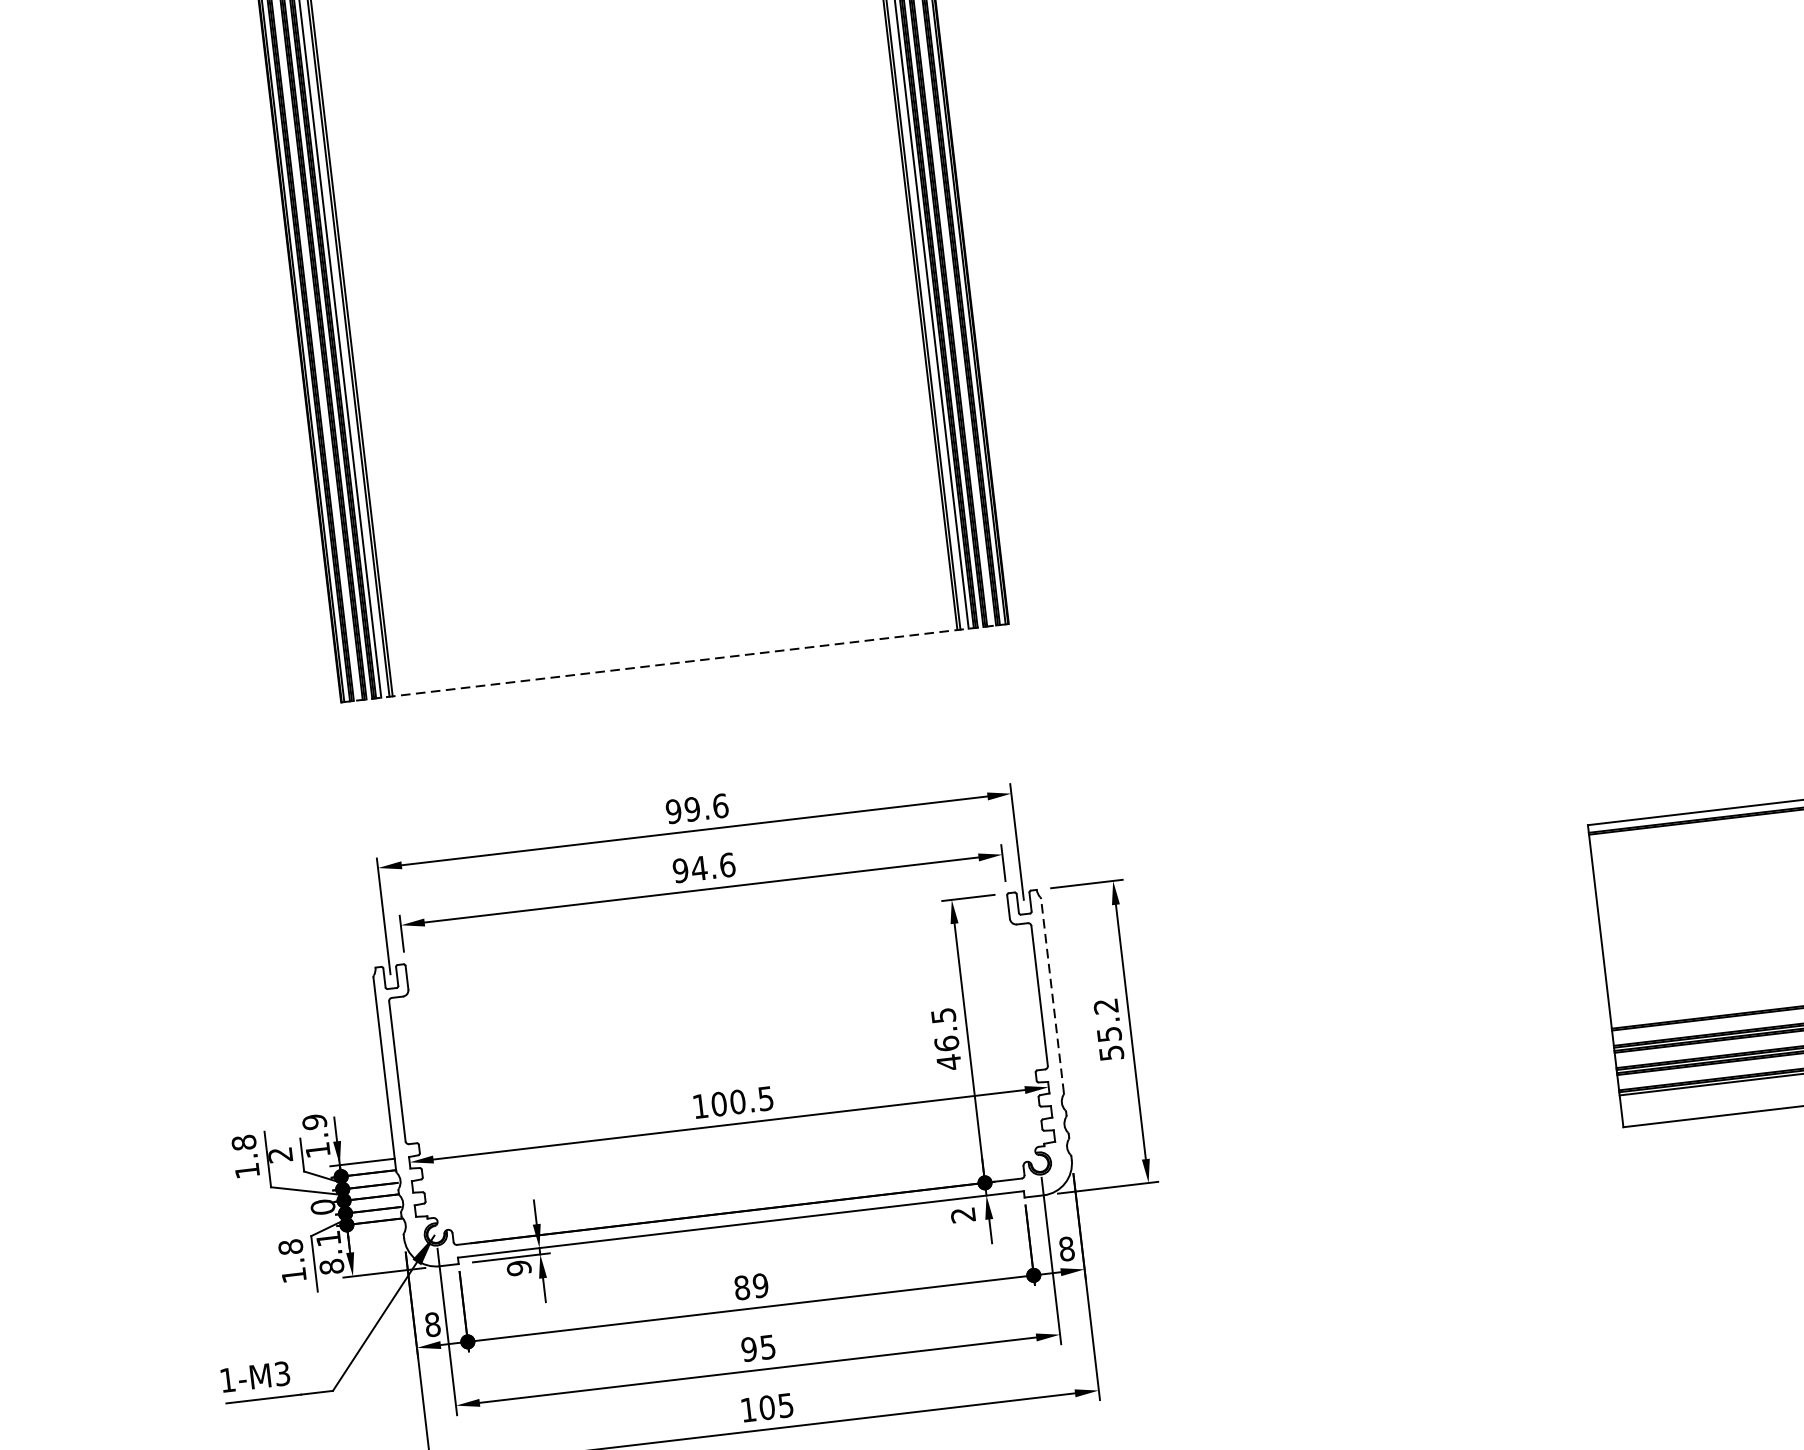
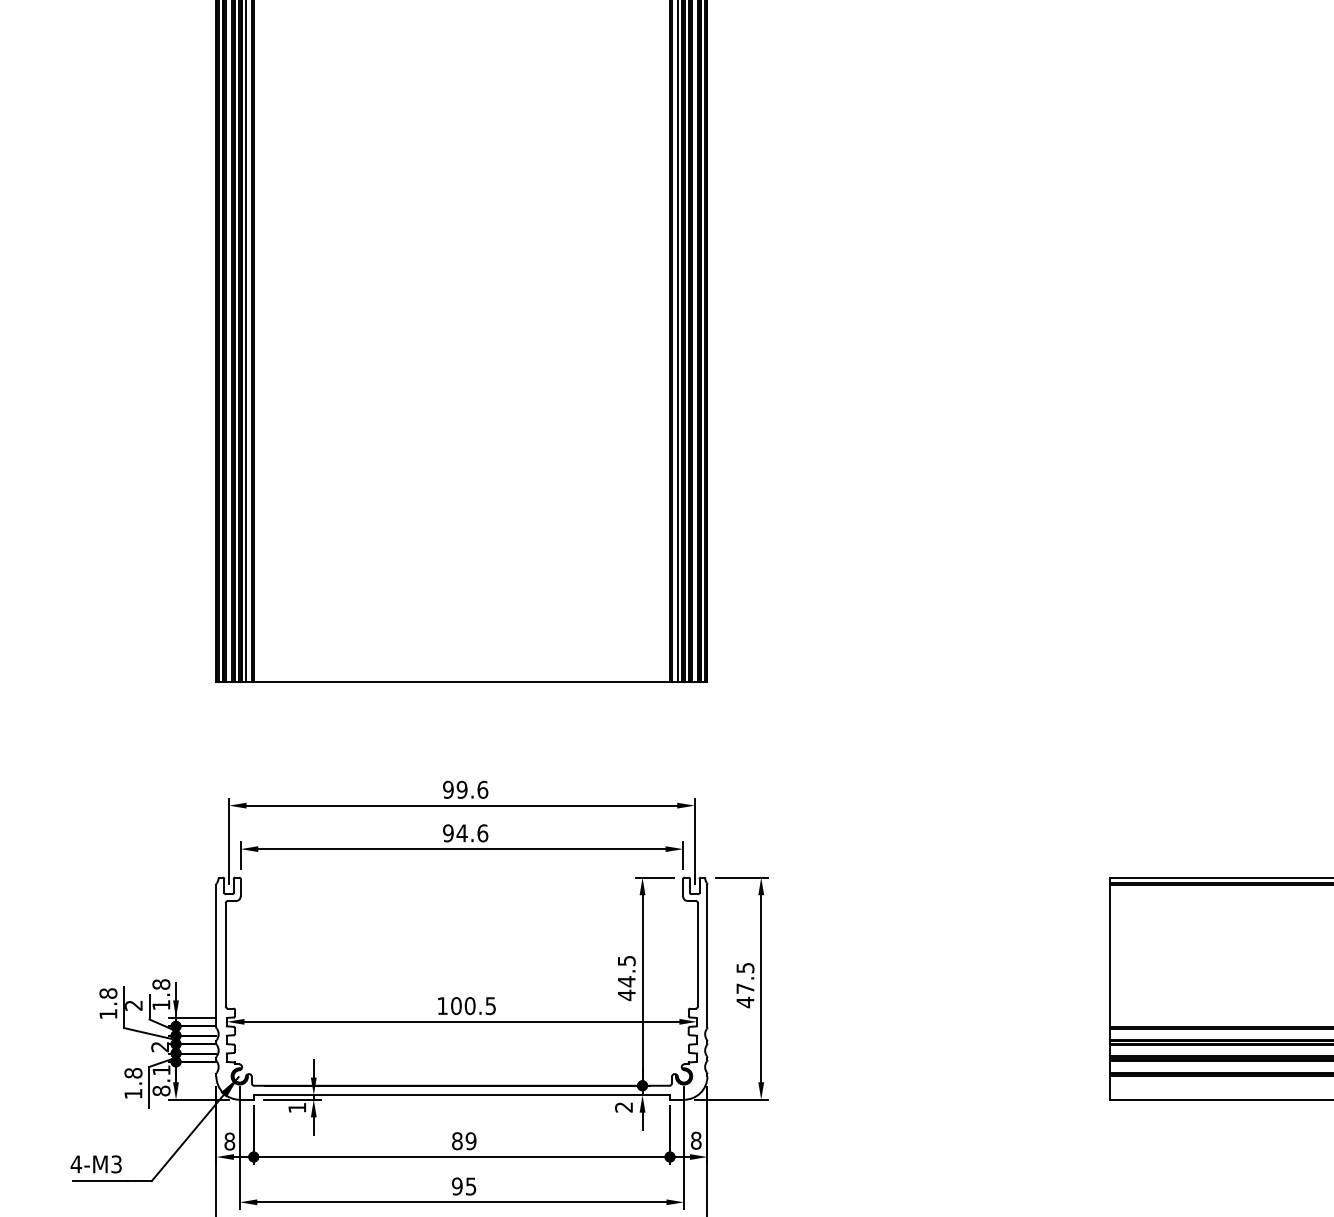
line: (674, 663) -> (461, 682), dashed -> solid
line: (1052, 995) -> (707, 955), dashed -> solid
text: (1108, 1030) -> (745, 985), 55.2 -> 47.5
text: (946, 1043) -> (626, 981), 46.5 -> 44.5
text: (314, 1122) -> (161, 984), 1.9 -> 1.8
text: (323, 1206) -> (160, 1046), 0 -> 2
text: (519, 1267) -> (297, 1107), 9 -> 1
text: (226, 1380) -> (75, 1164), 1-M3 -> 4-M3

